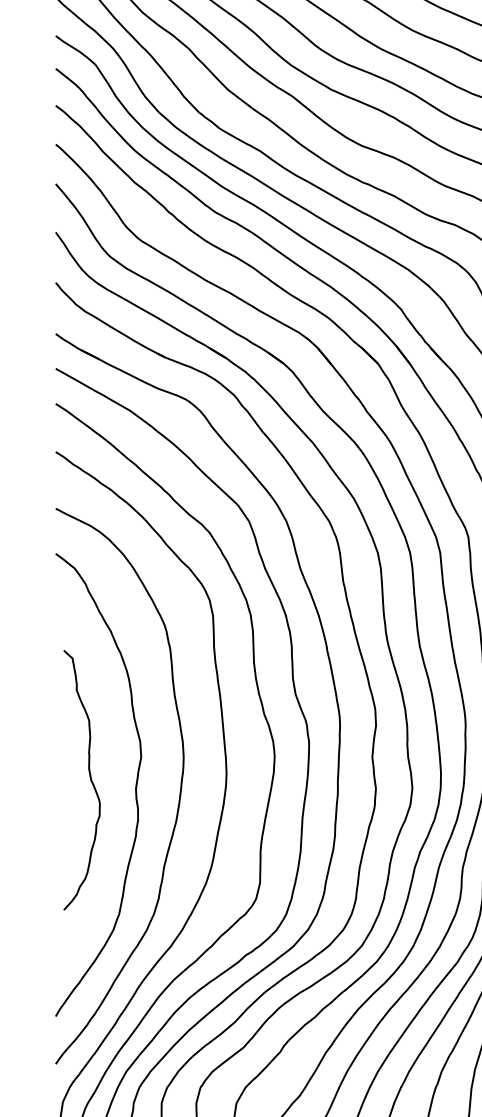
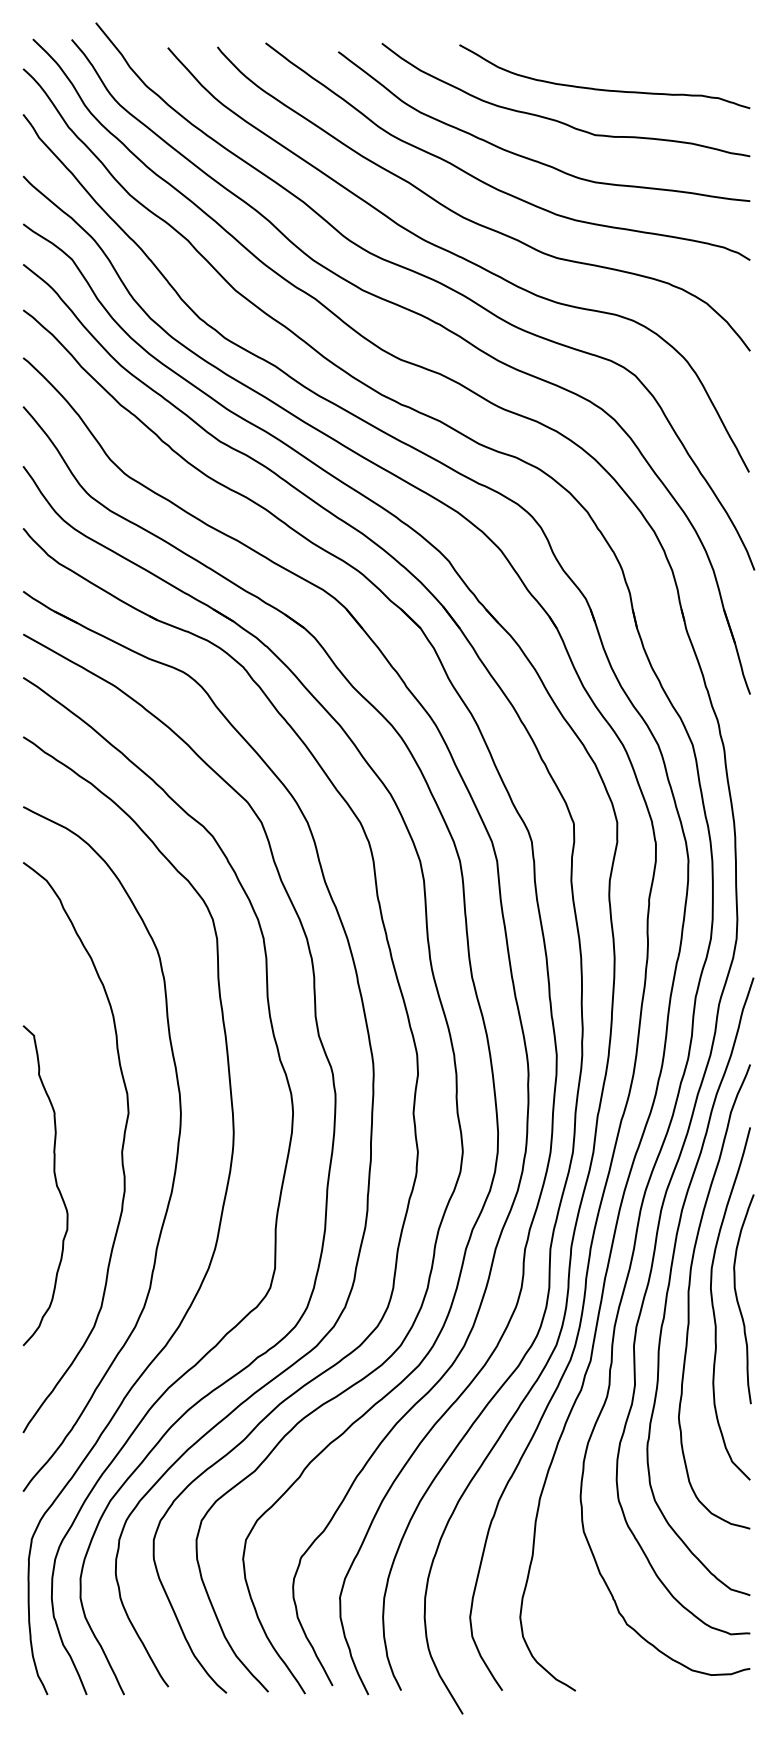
curve: (90, 779) -> (55, 1184), moved

